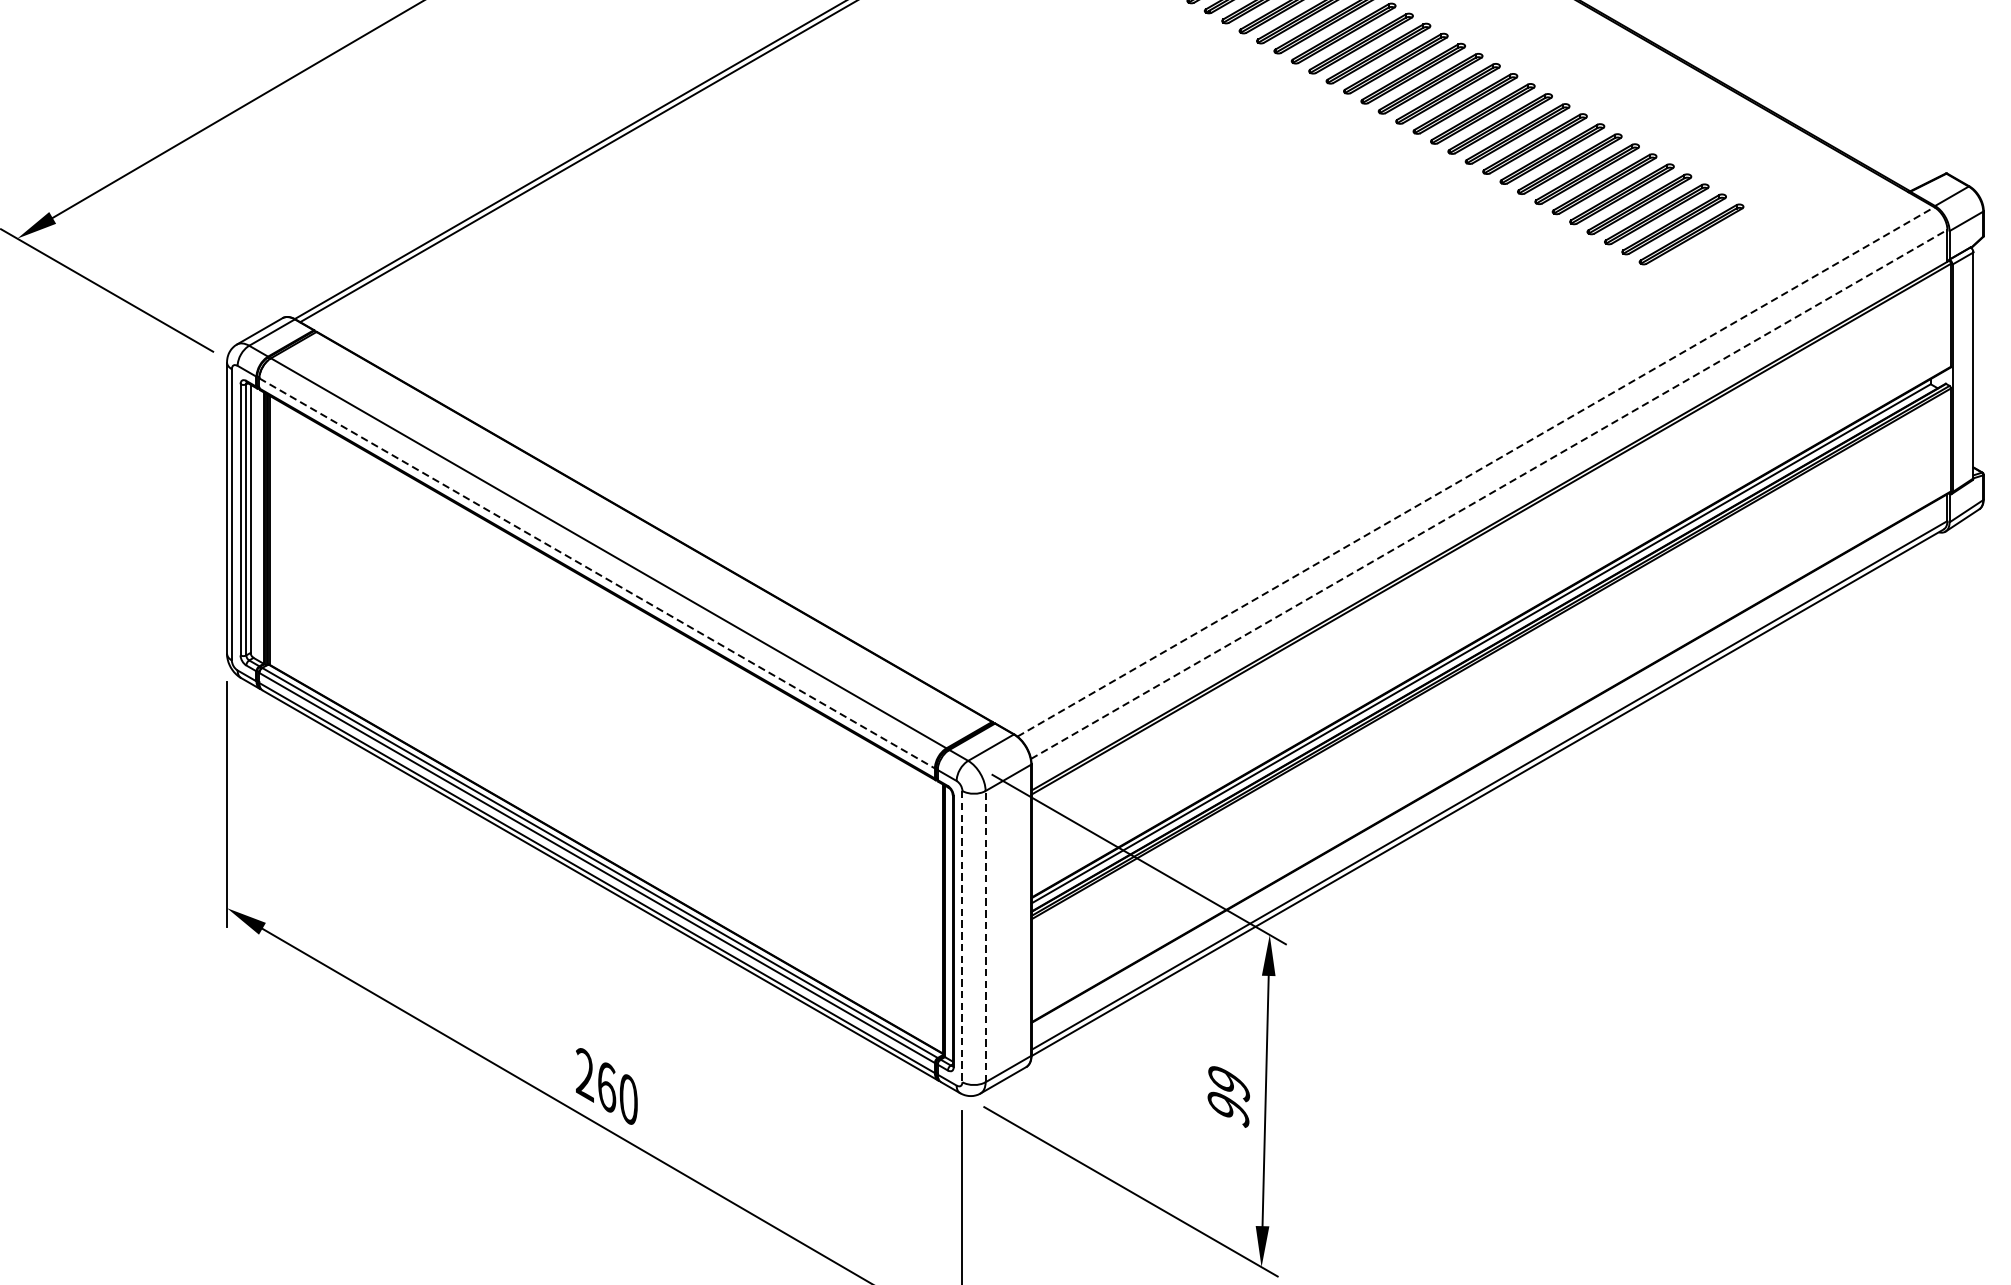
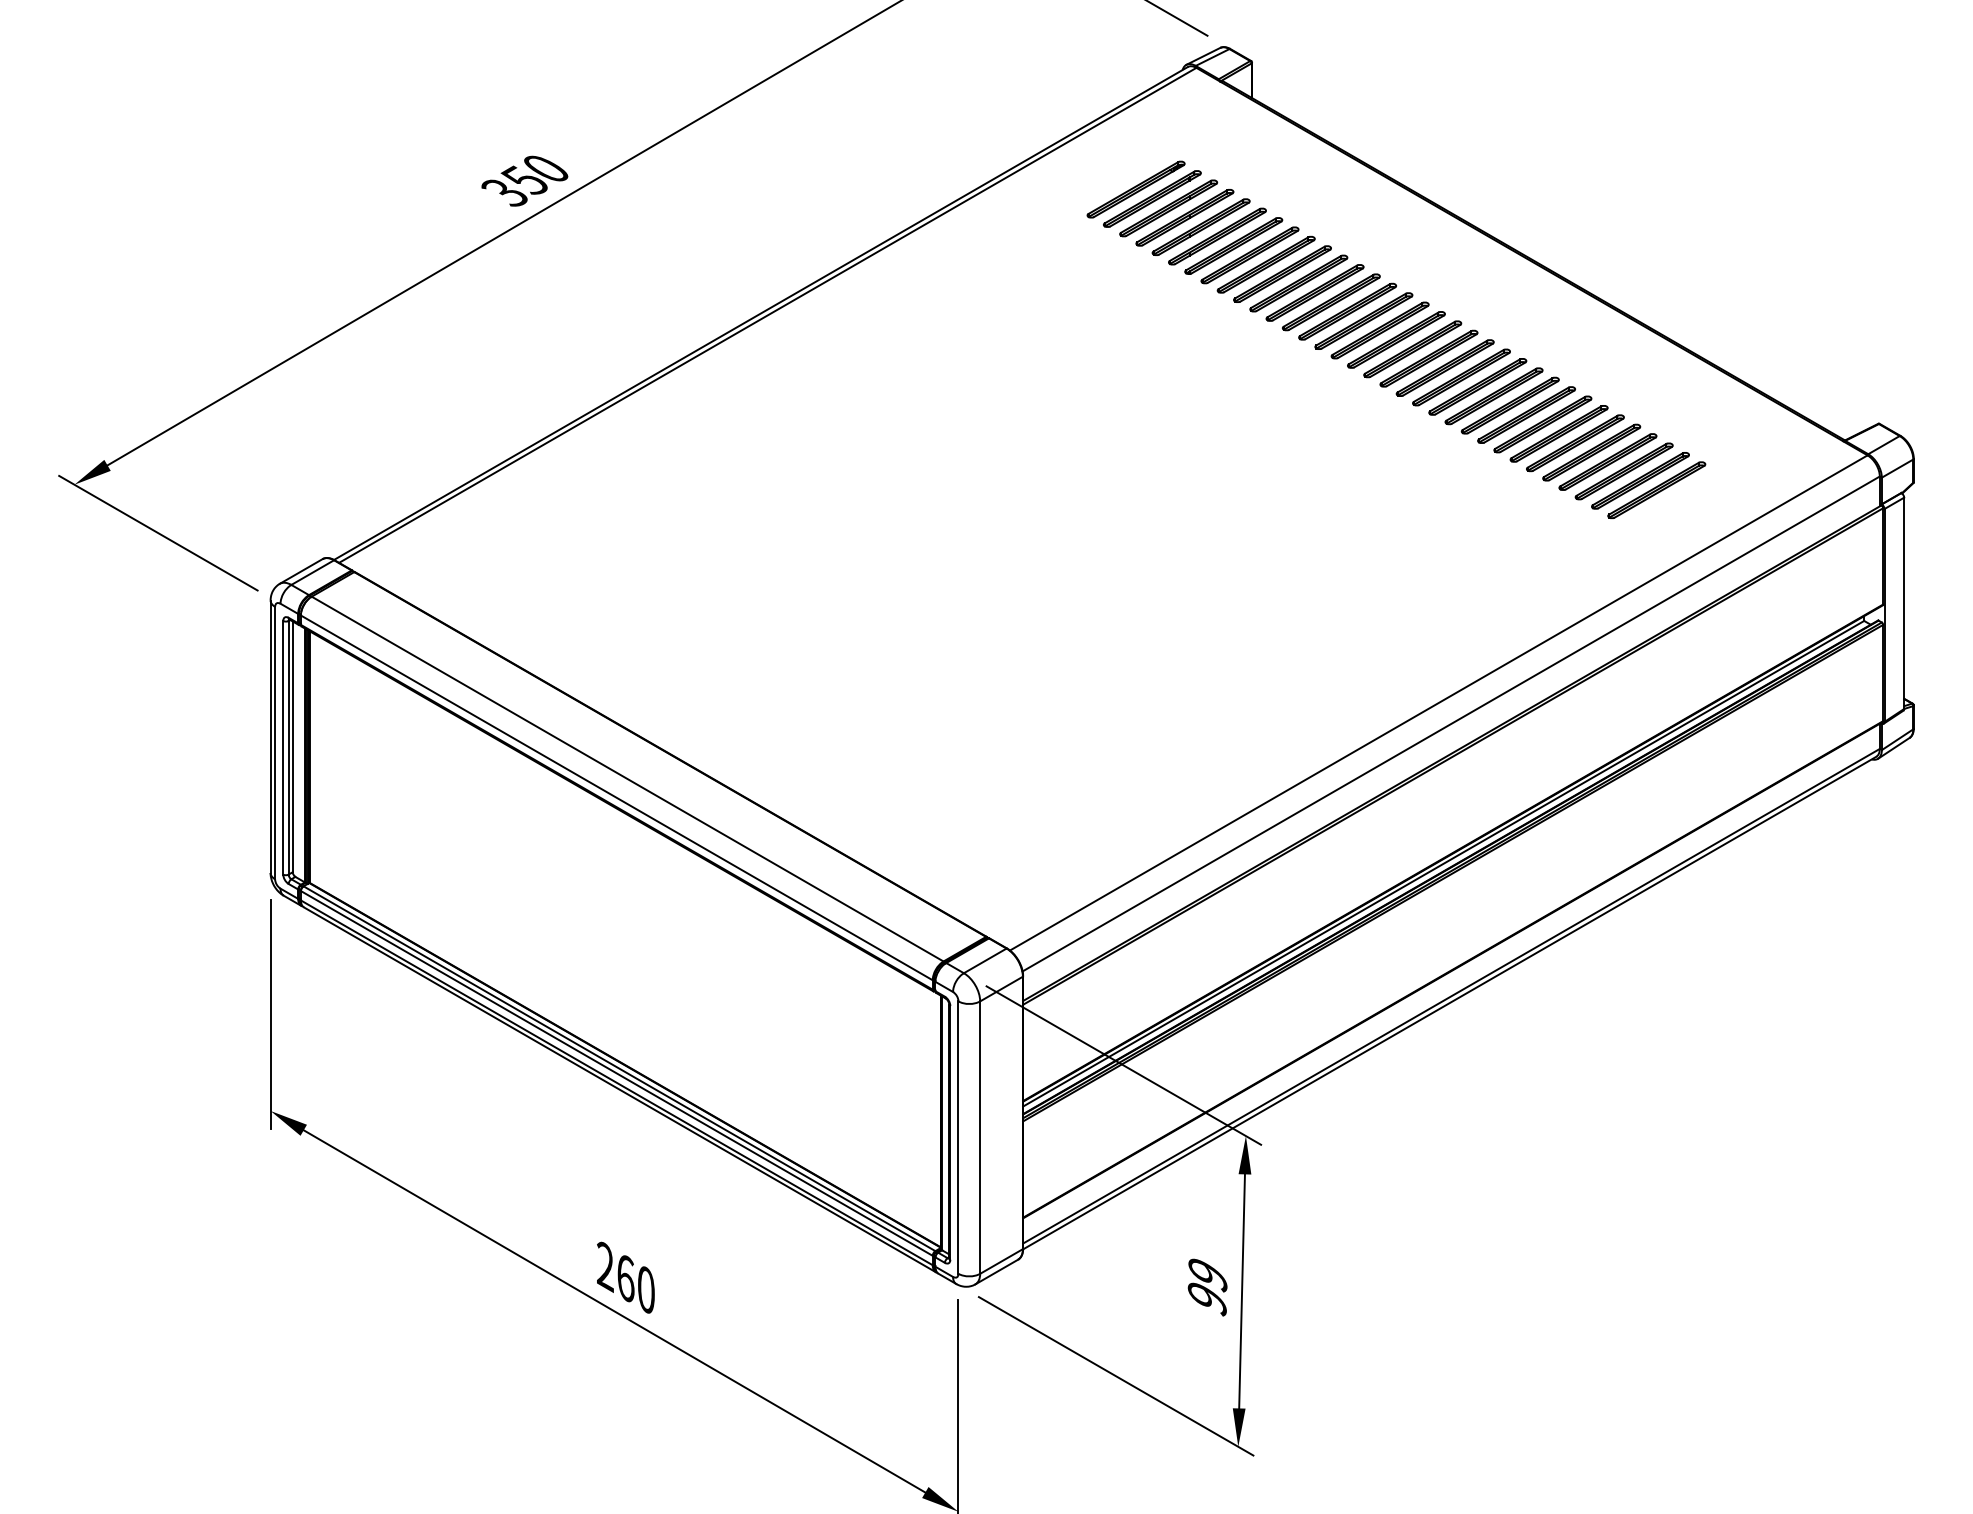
part: (1708, 244) -> (1656, 490), added
line: (1476, 471) -> (1439, 702), dashed -> solid
line: (1489, 493) -> (1451, 723), dashed -> solid
line: (596, 573) -> (616, 797), dashed -> solid
line: (985, 936) -> (980, 1137), dashed -> solid
line: (962, 937) -> (958, 1138), dashed -> solid

